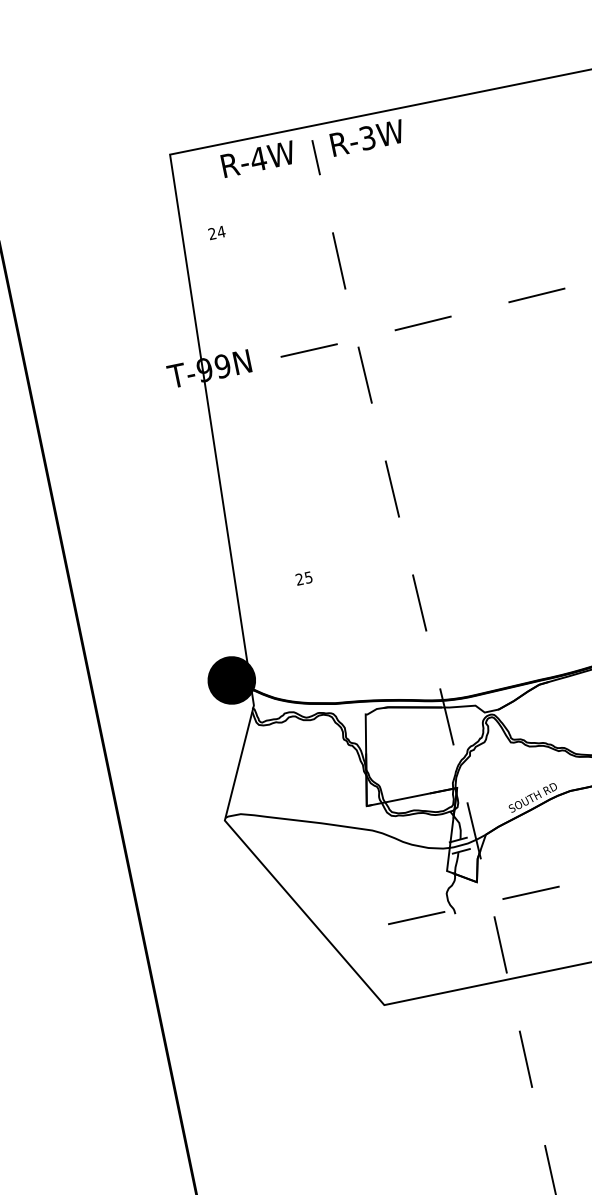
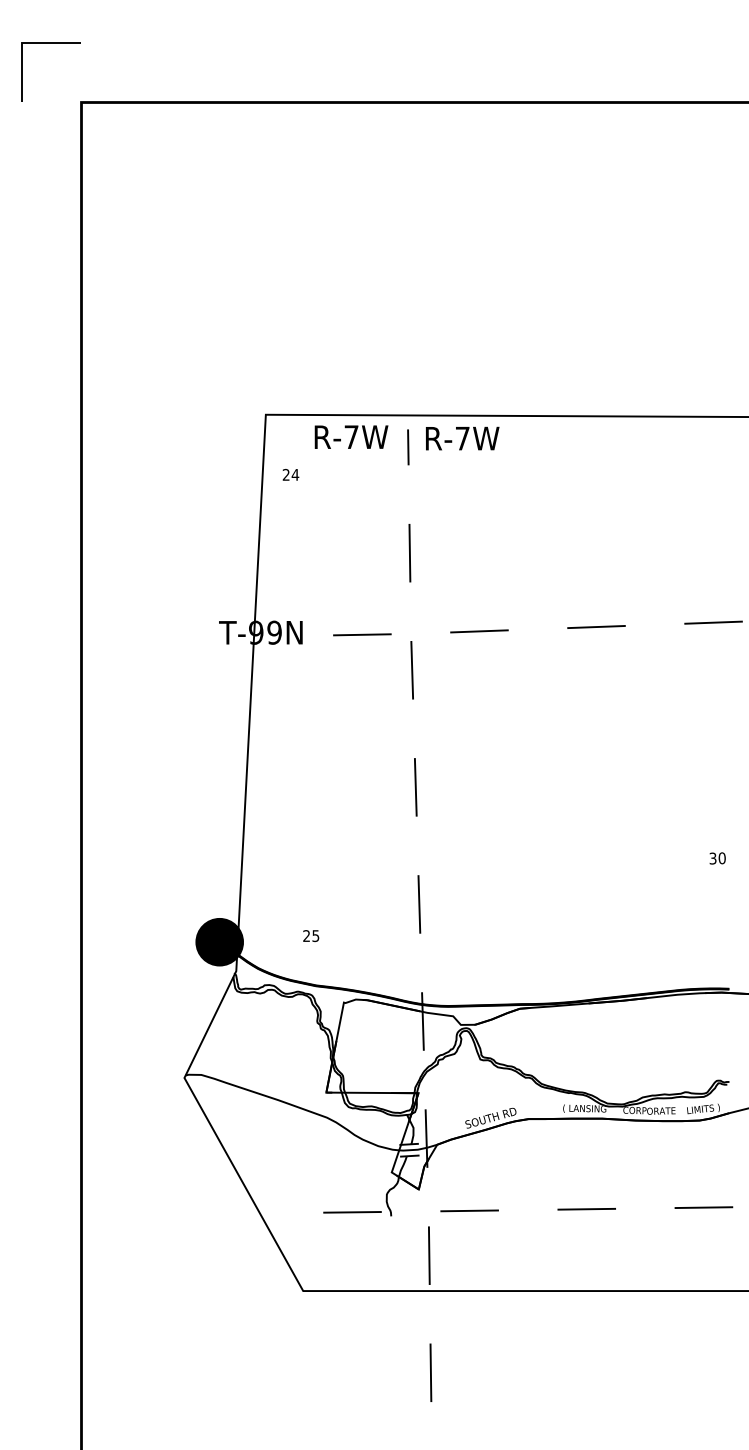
text: (367, 137) -> (462, 438), R-3W -> R-7W
text: (258, 158) -> (351, 436), R-4W -> R-7W
text: (216, 232) -> (290, 474), moved
text: (304, 577) -> (311, 935), moved

